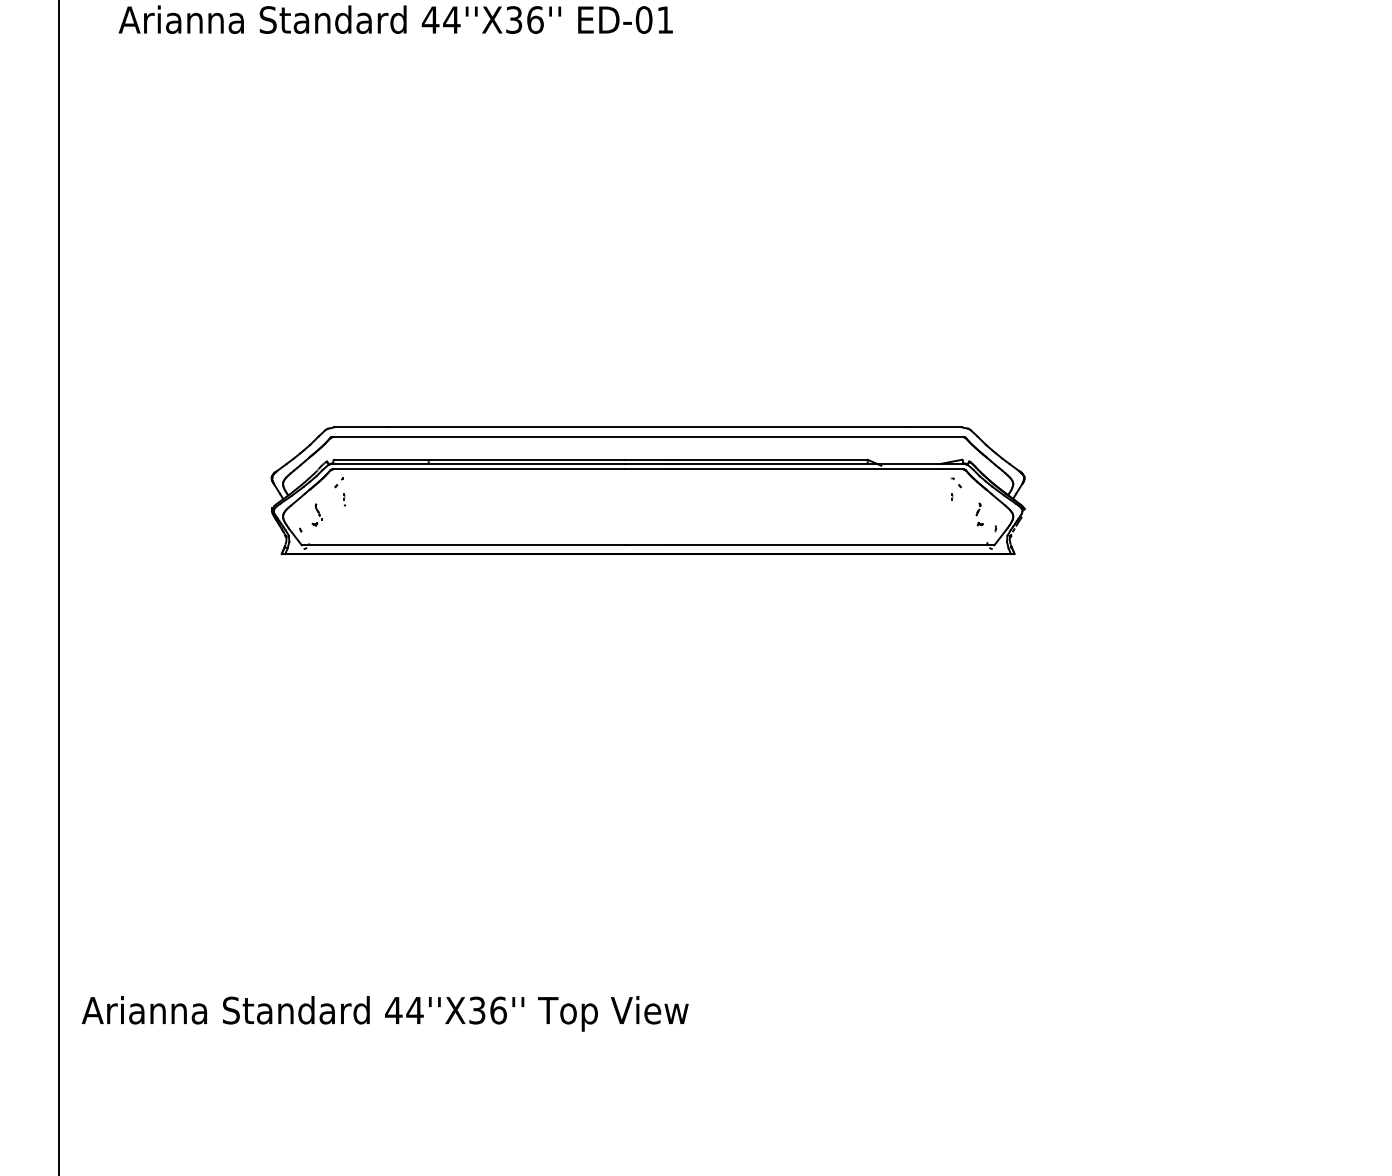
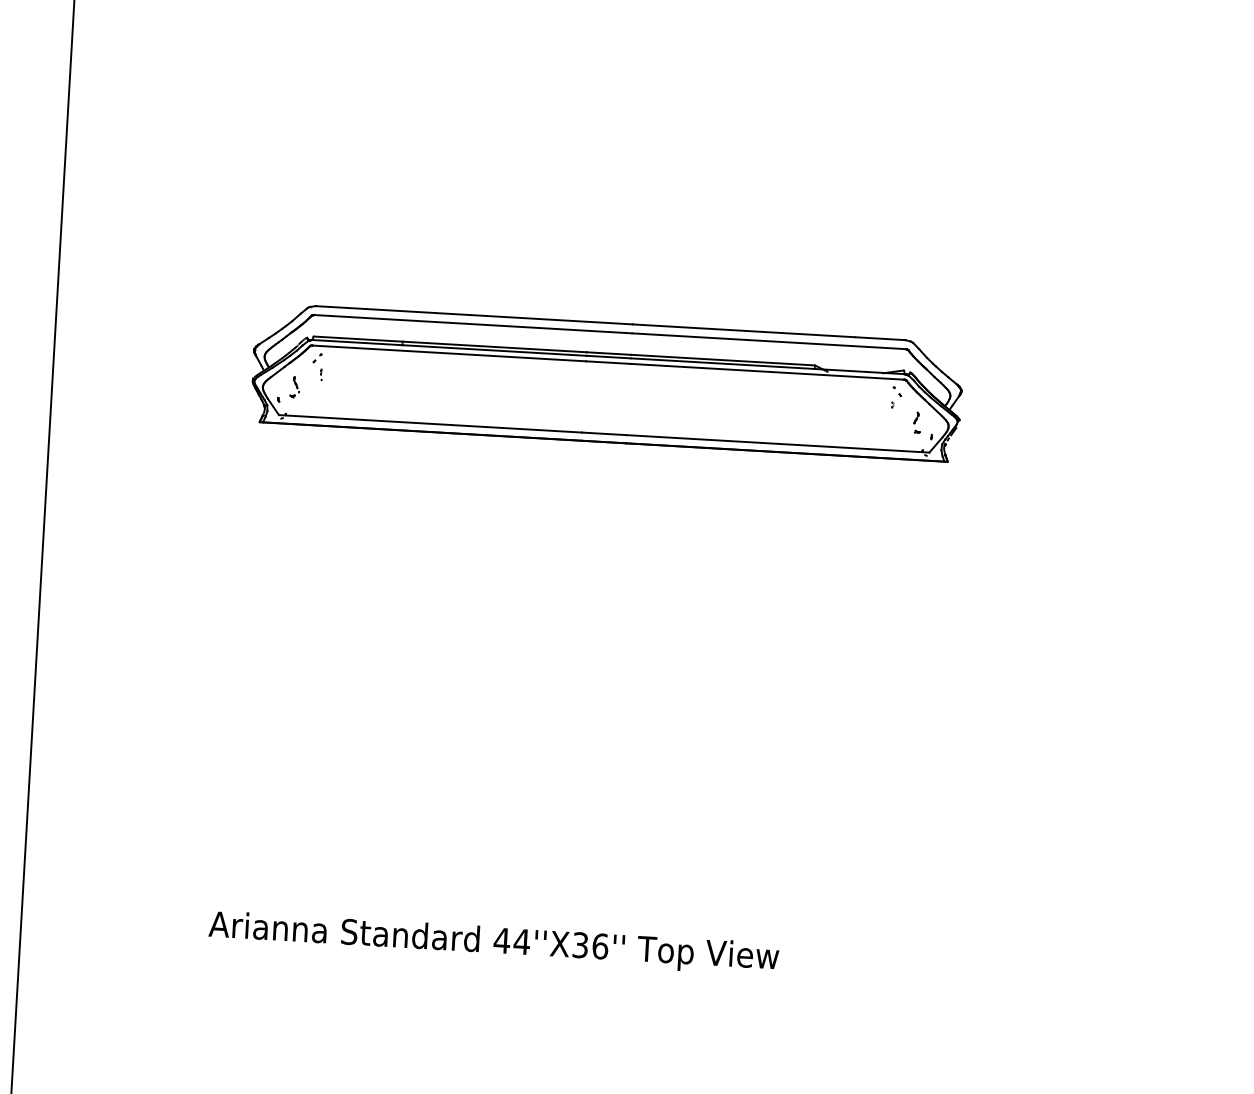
text: (384, 1013) -> (493, 943), moved

